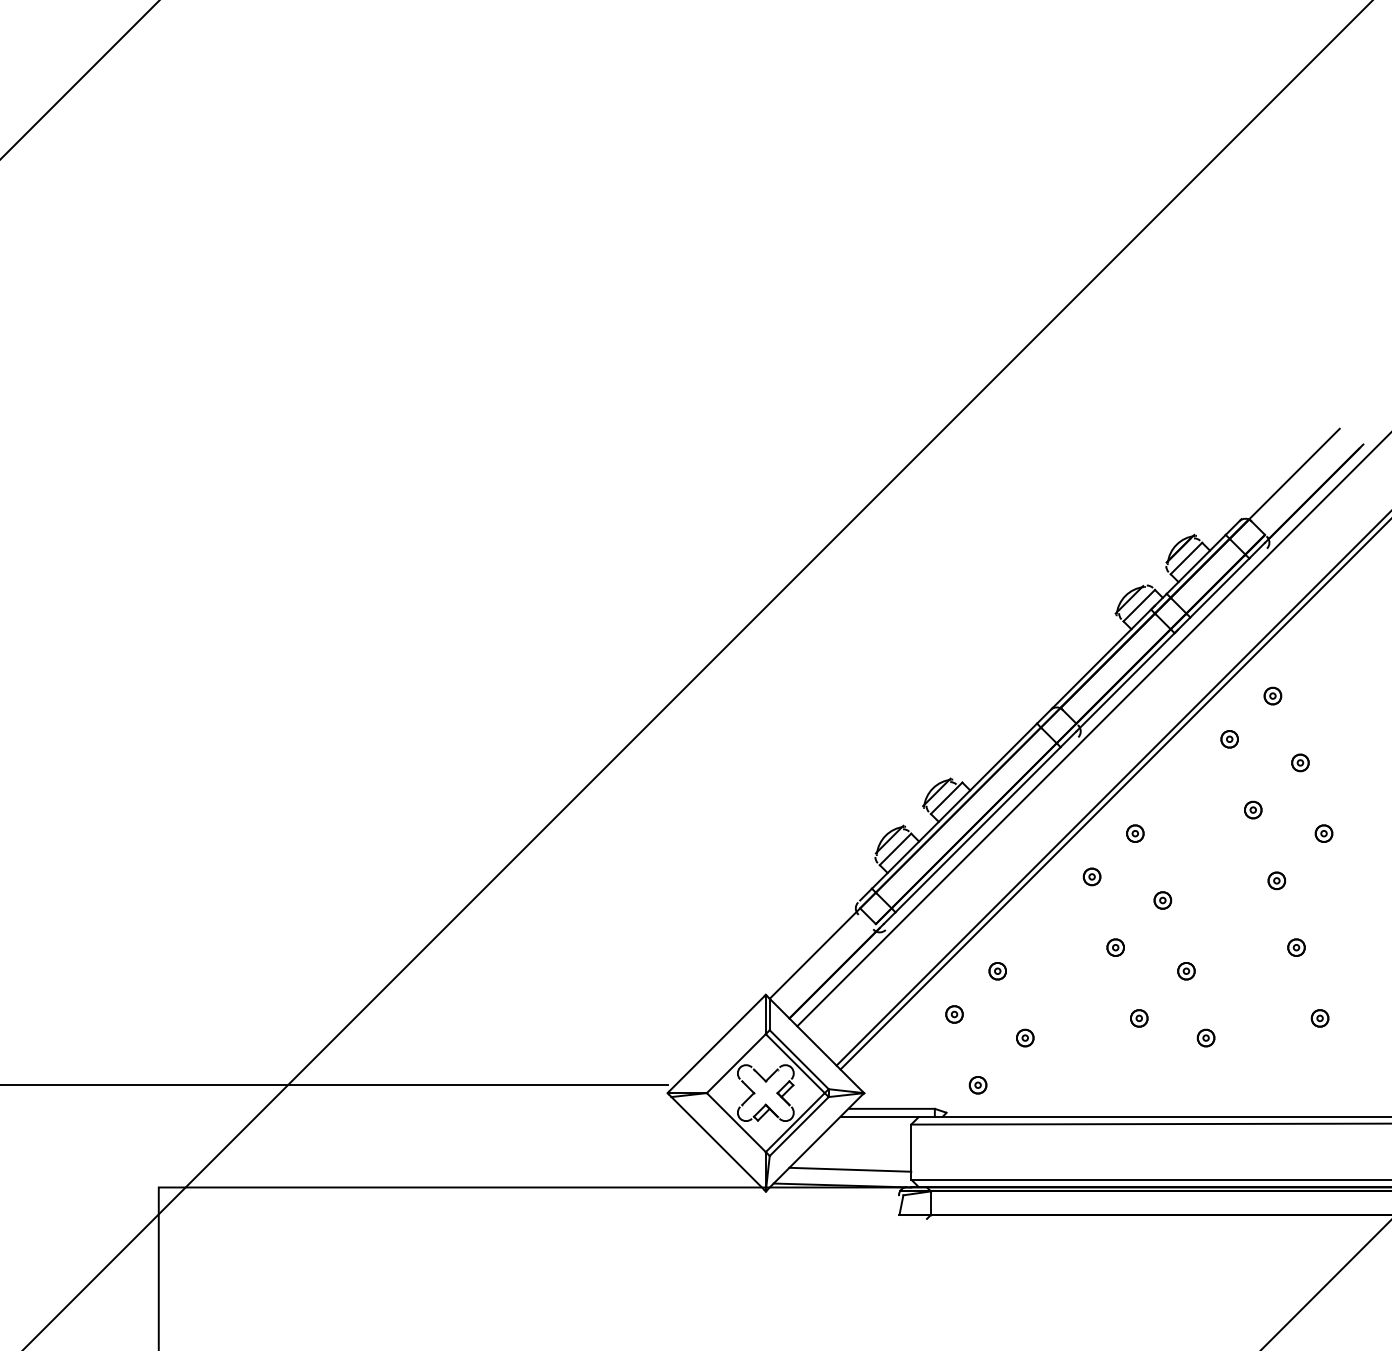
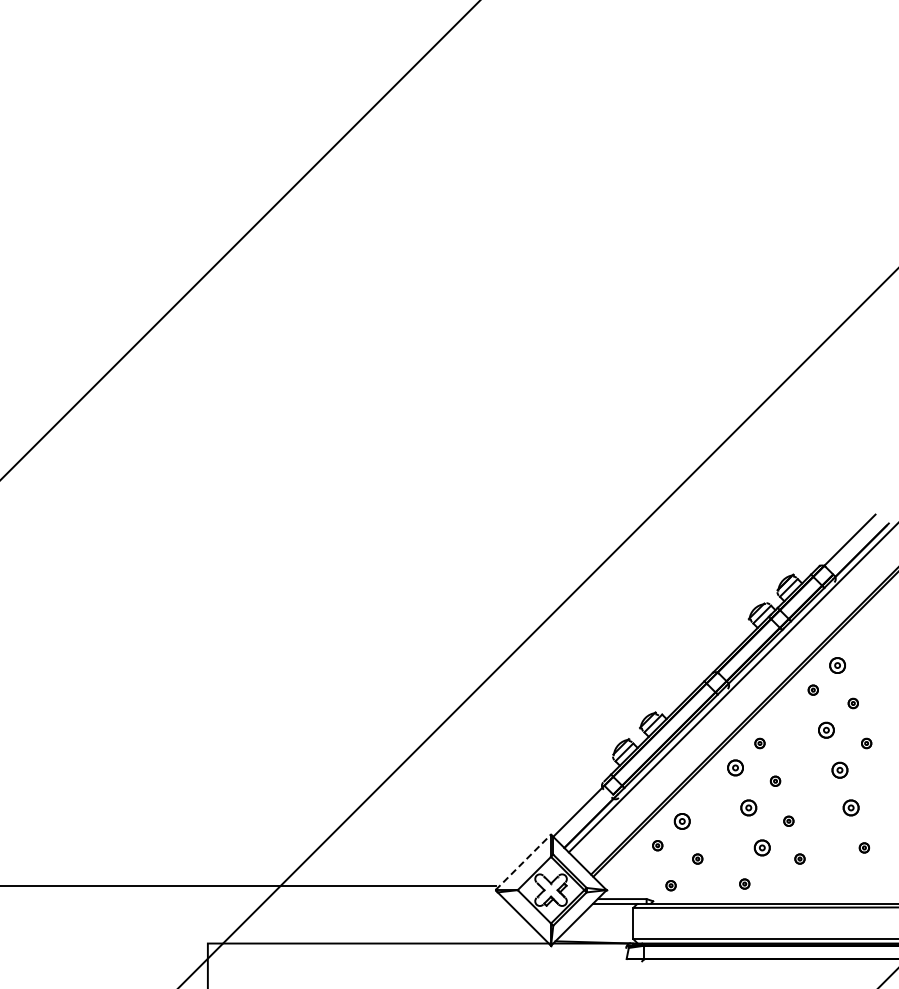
part: (1272, 695) -> (837, 665), size x1.6
part: (1253, 808) -> (826, 729), size x1.6
part: (1092, 876) -> (735, 767), size x1.6
part: (1276, 879) -> (839, 769), size x1.6
part: (1115, 946) -> (748, 807), size x1.6
part: (1295, 946) -> (850, 807), size x1.6
part: (996, 969) -> (681, 820), size x1.6
part: (1138, 1017) -> (761, 847), size x1.6
line: (717, 1044) -> (523, 862), solid -> dashed
part: (1107, 1081) -> (744, 883), added
line: (849, 1169) -> (598, 933), removed

